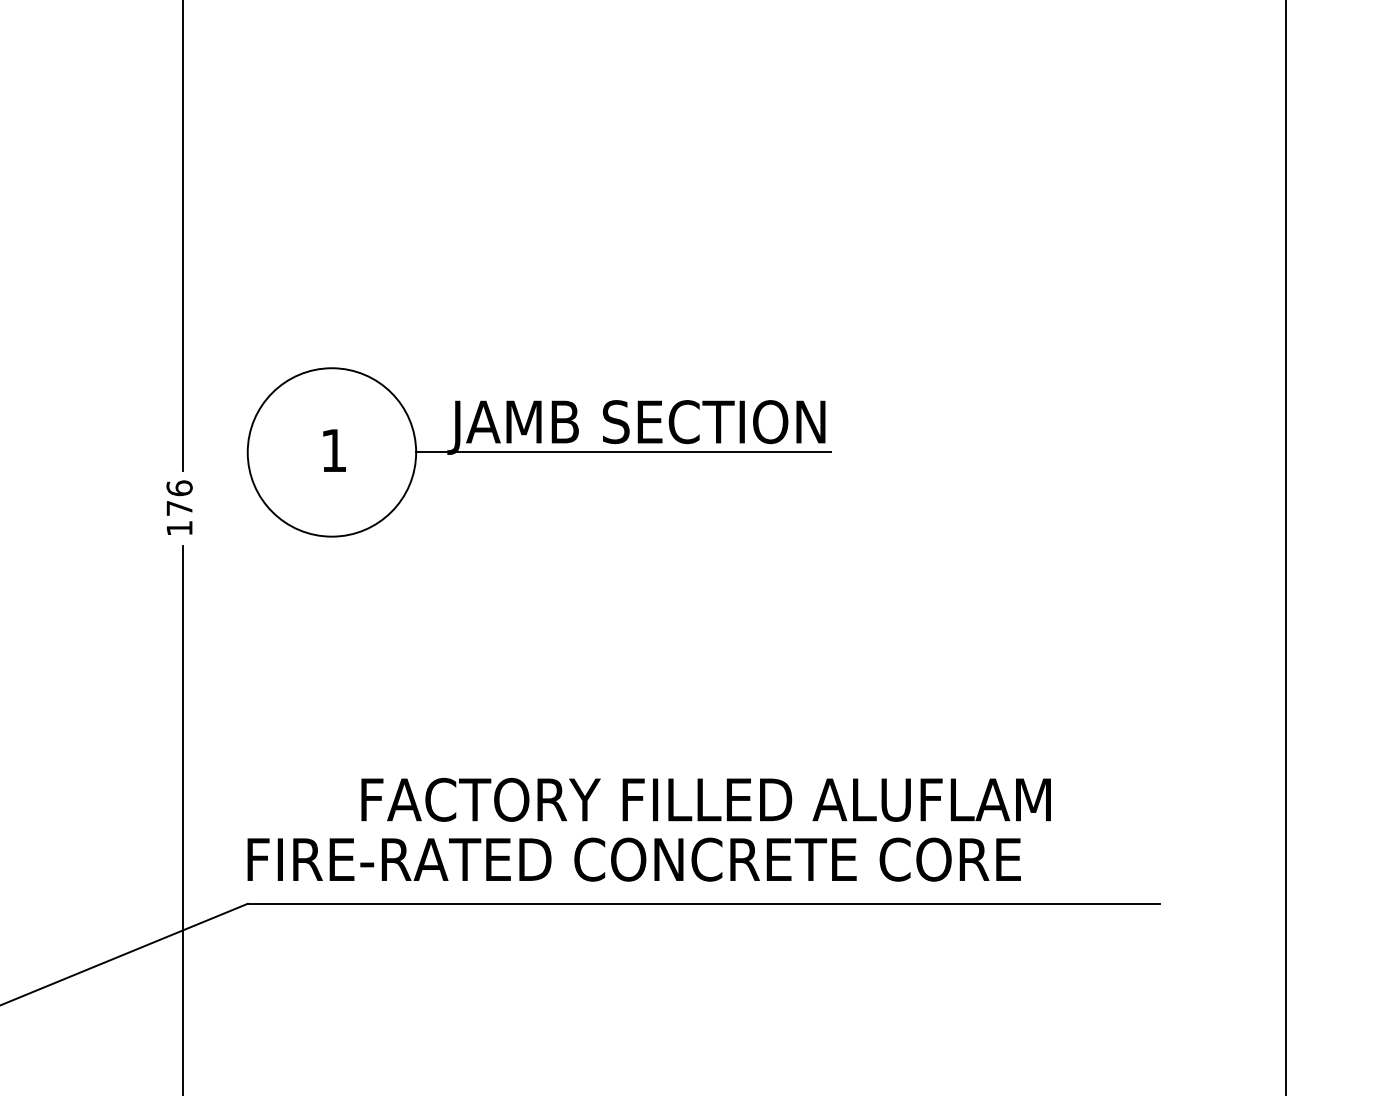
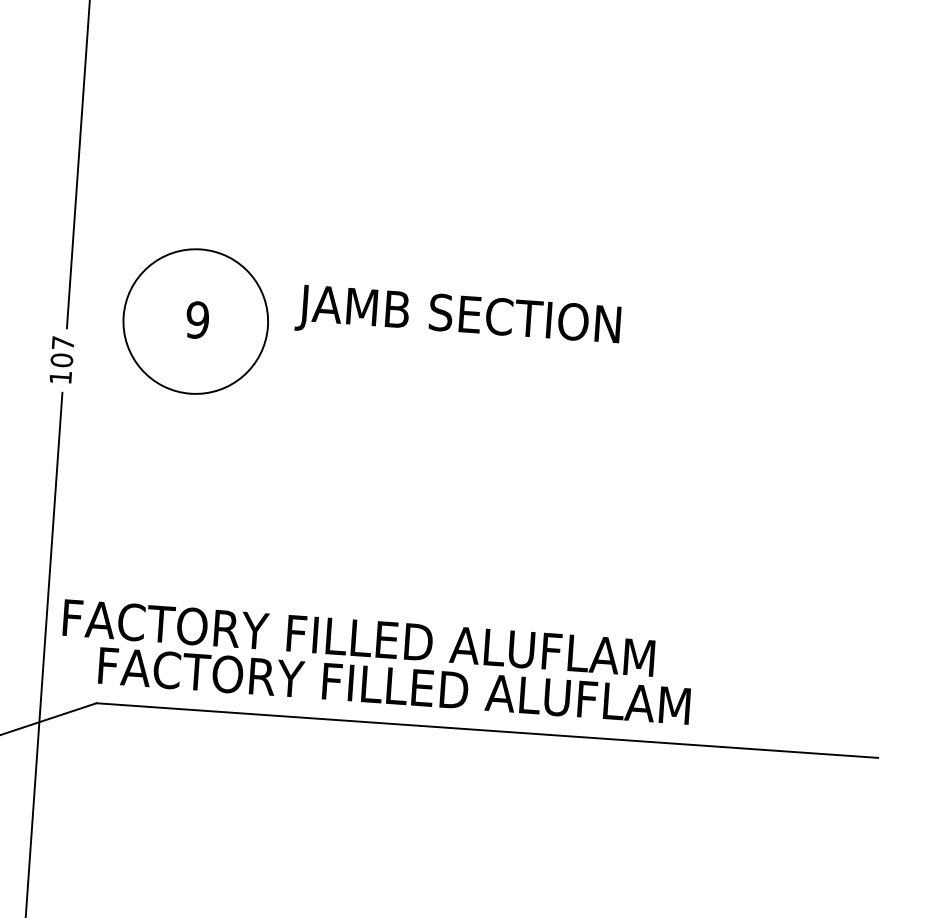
text: (333, 450) -> (197, 320), 1 -> 9
line: (623, 452) -> (445, 339), removed
text: (179, 498) -> (62, 351), 176 -> 107
text: (705, 799) -> (358, 637), moved
text: (646, 859) -> (440, 689), FIRE-RATED CONCRETE CORE -> FACTORY FILLED ALUFLAM

